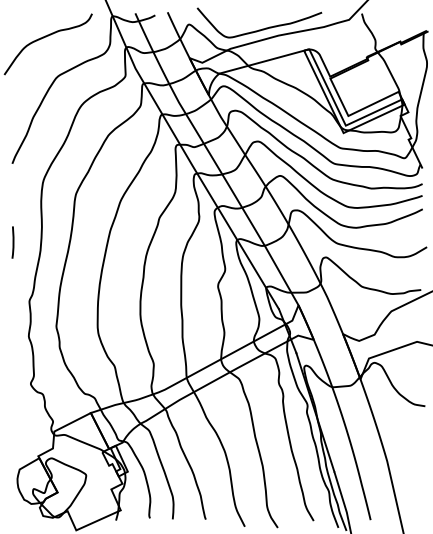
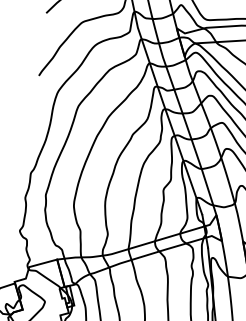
line: (12, 242) -> (27, 130), removed

